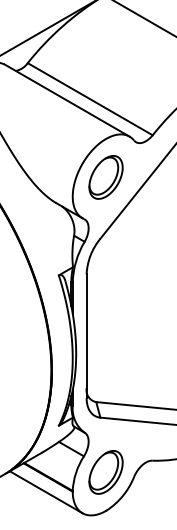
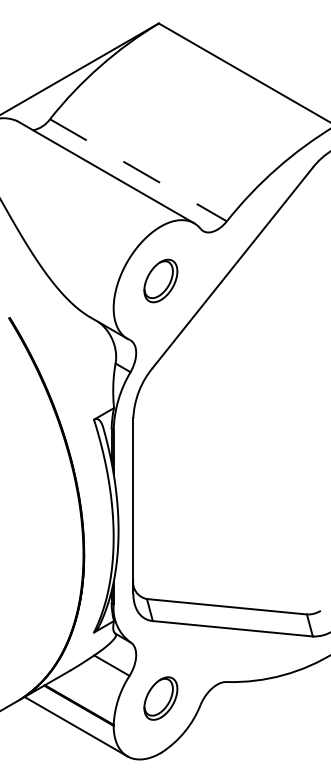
line: (90, 99) -> (138, 170), solid -> dashed
part: (105, 177) -> (160, 280), size x0.7
part: (105, 472) -> (160, 698), size x0.7

